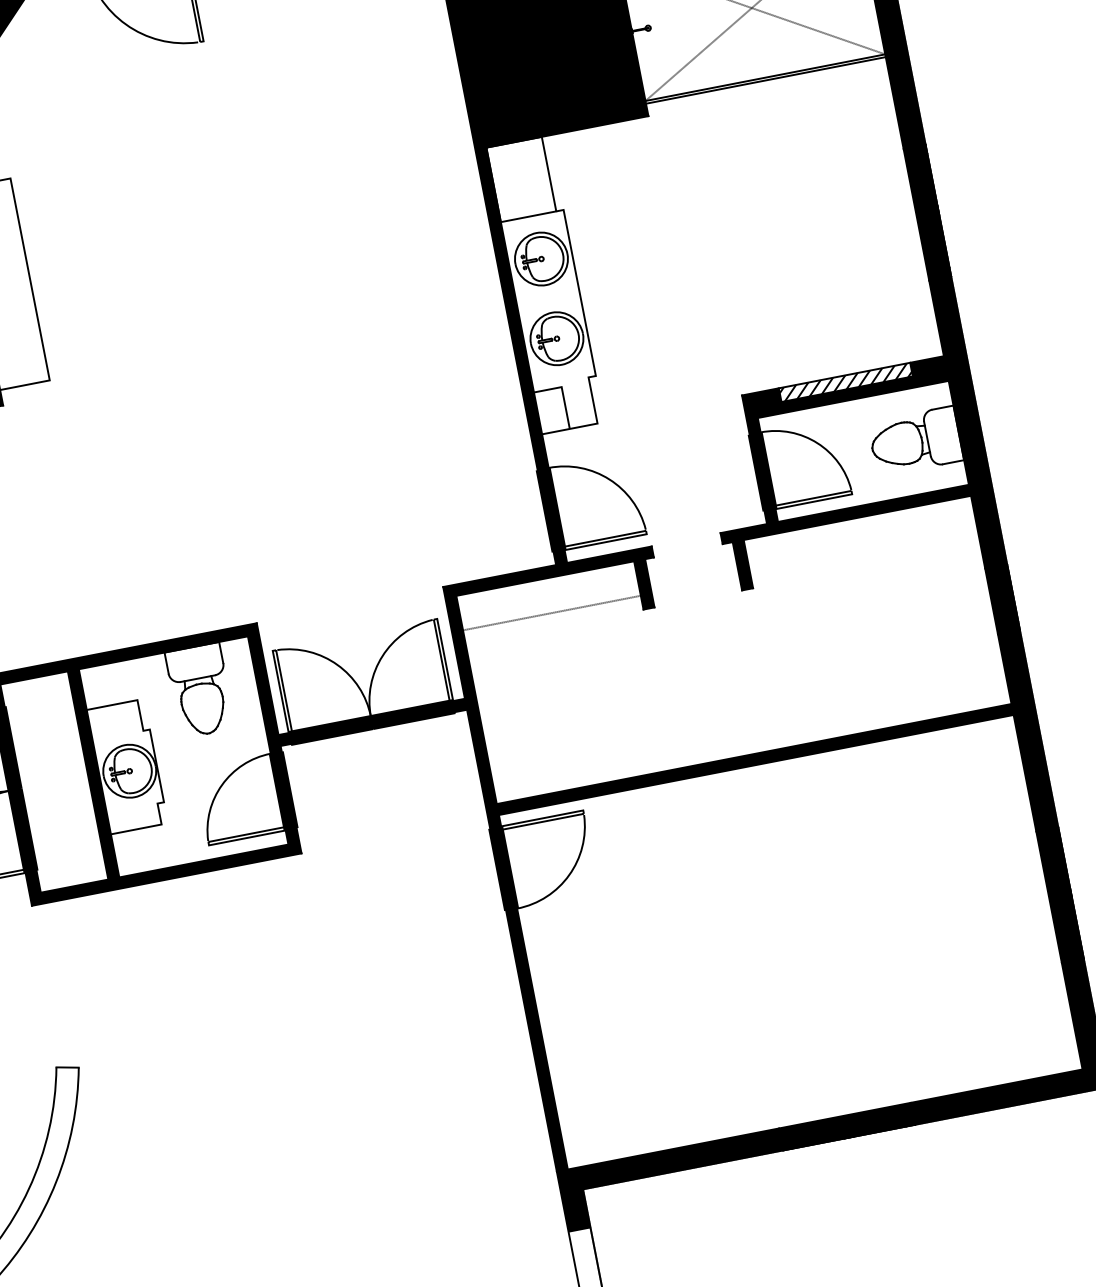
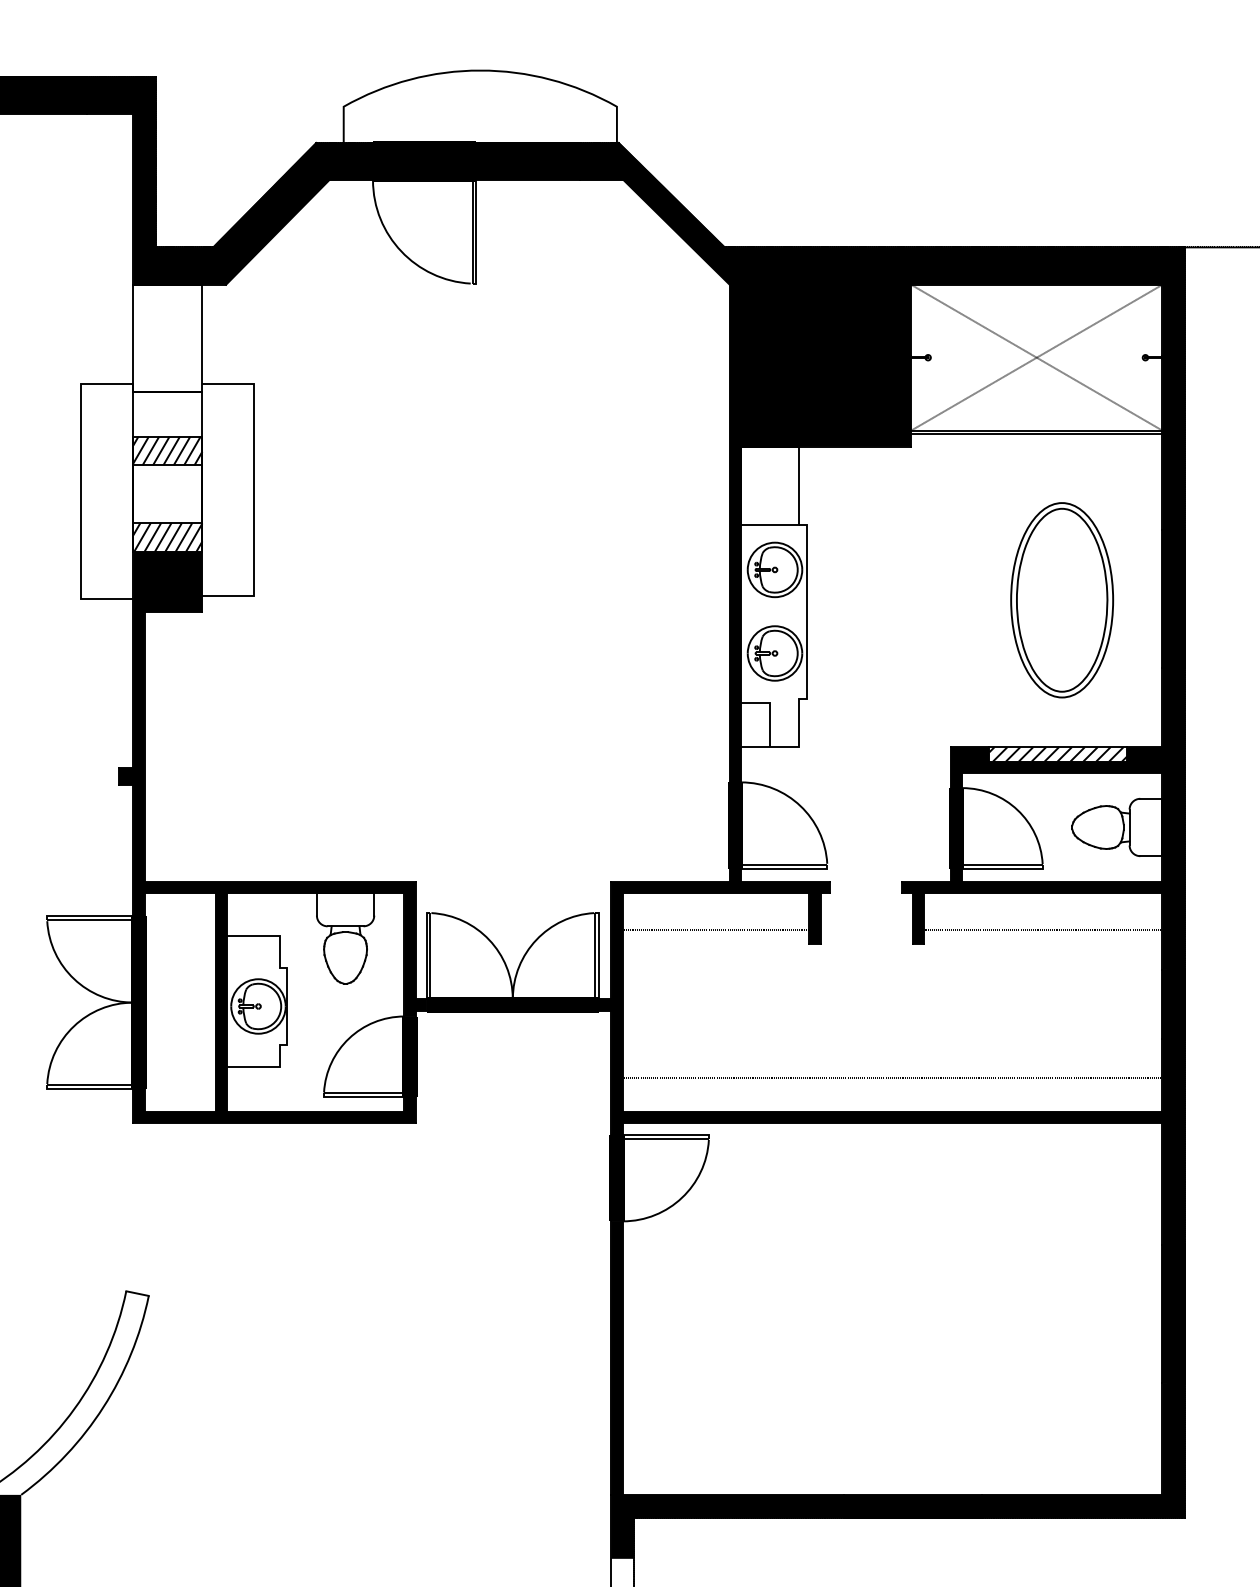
part: (821, 234) -> (1062, 600), added
line: (864, 552) -> (1043, 929), added
line: (747, 721) -> (892, 1077), added

